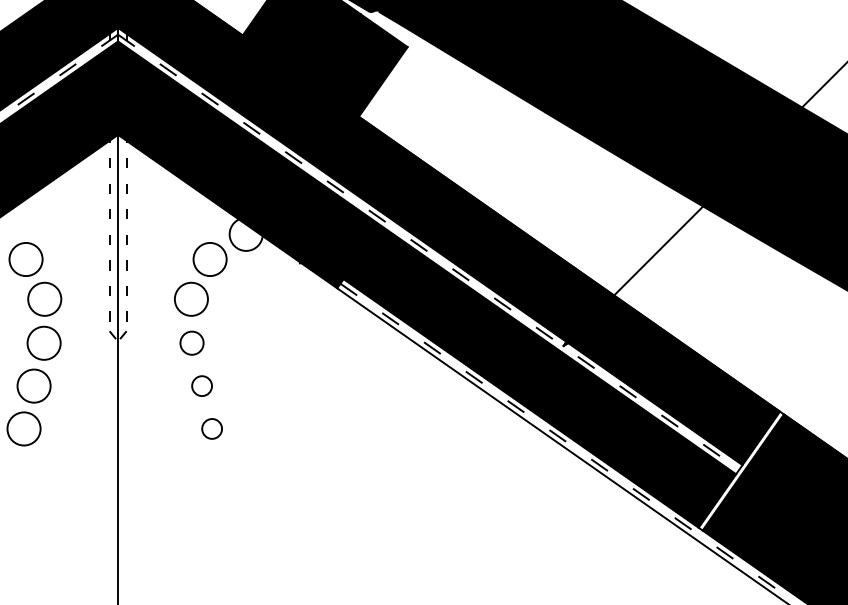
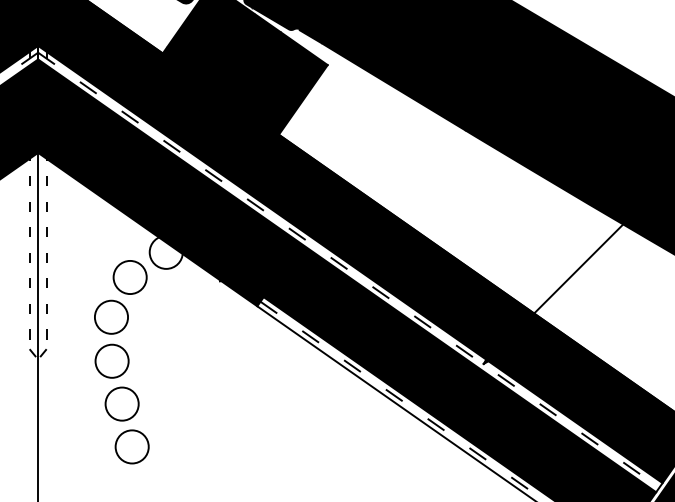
circle: (191, 342) -> (111, 360), size x1.43
circle: (201, 385) -> (121, 403), size x1.67
circle: (211, 428) -> (131, 446), size x1.67

